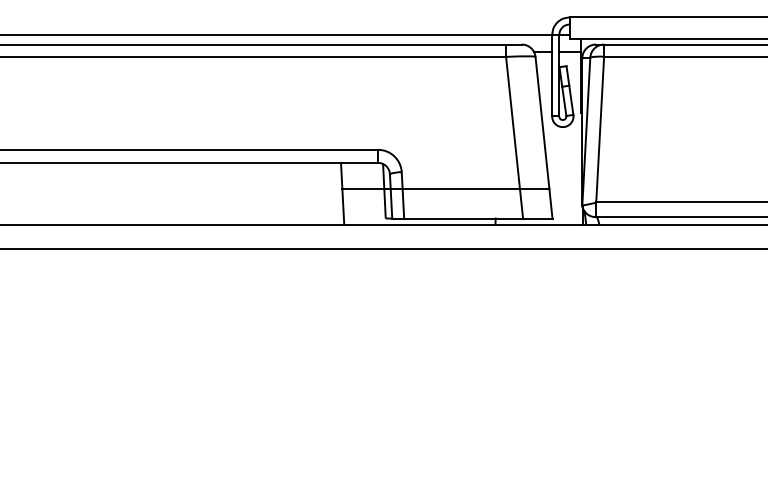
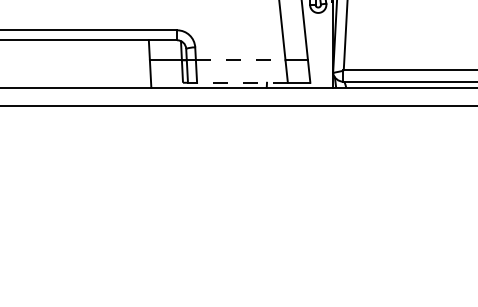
line: (461, 188) -> (240, 59), solid -> dashed
line: (463, 218) -> (242, 82), solid -> dashed

